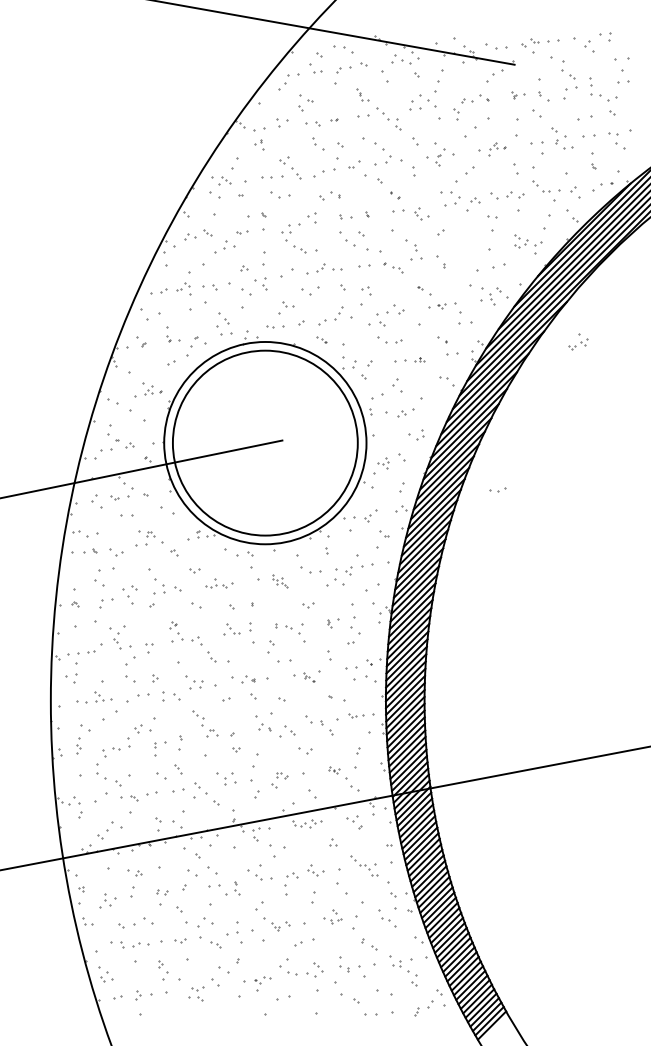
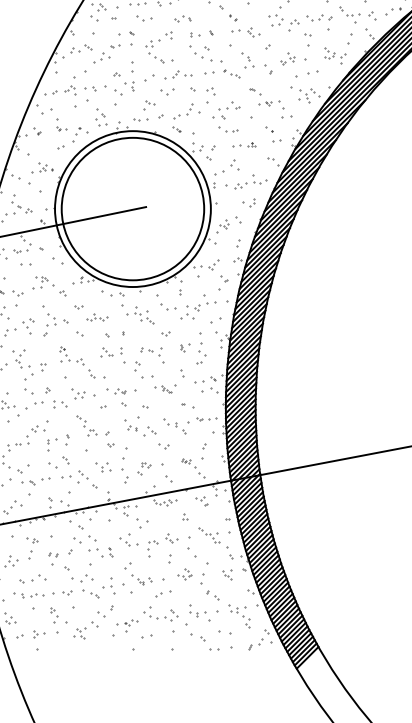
part: (578, 341) -> (287, 58), moved
part: (497, 489) -> (260, 181), moved
part: (280, 580) -> (144, 314), size x1.67
part: (388, 917) -> (227, 574), size x0.62

